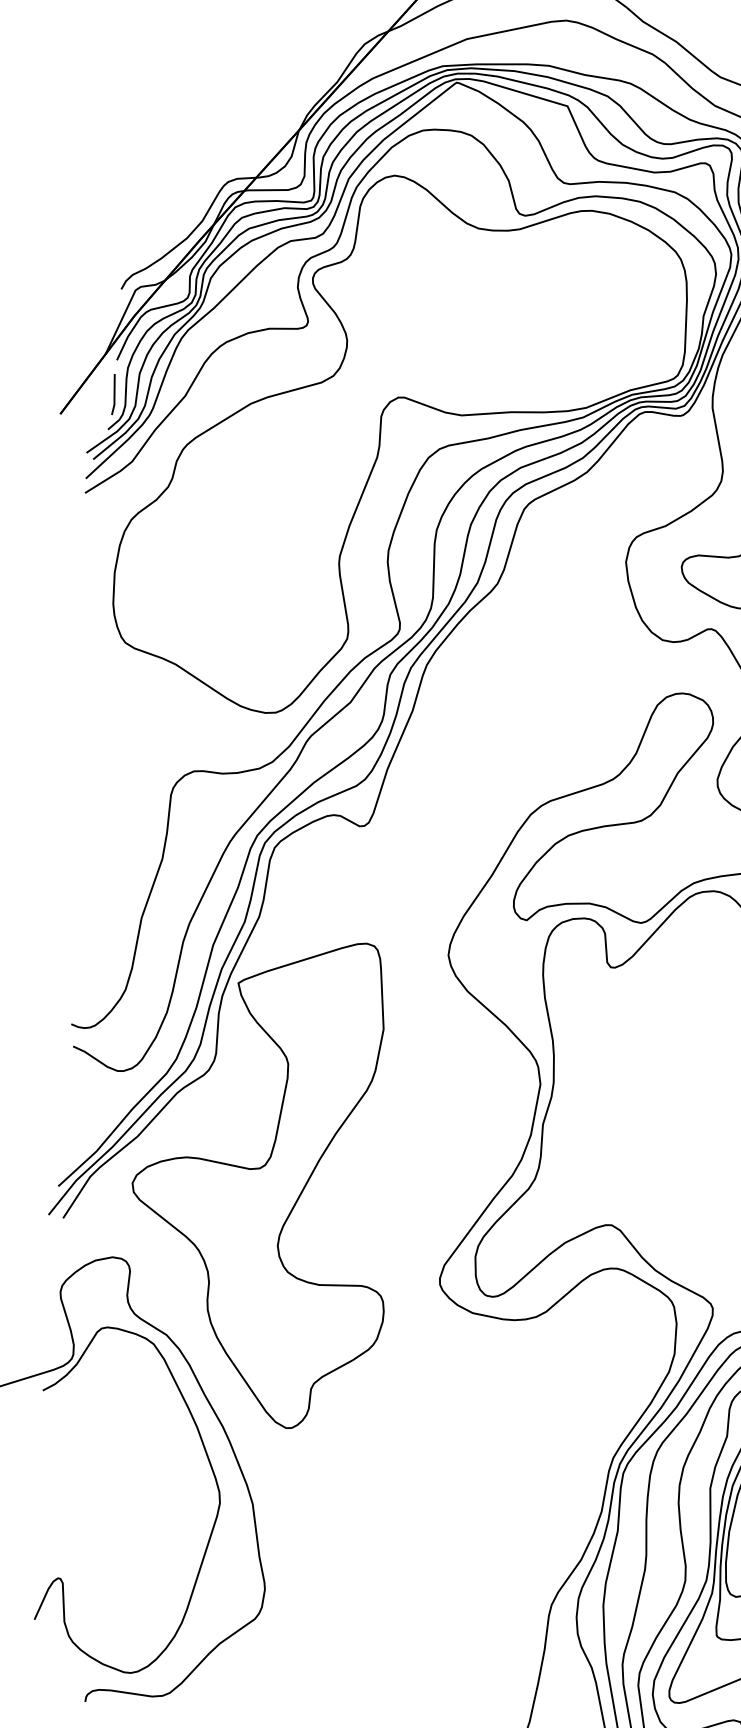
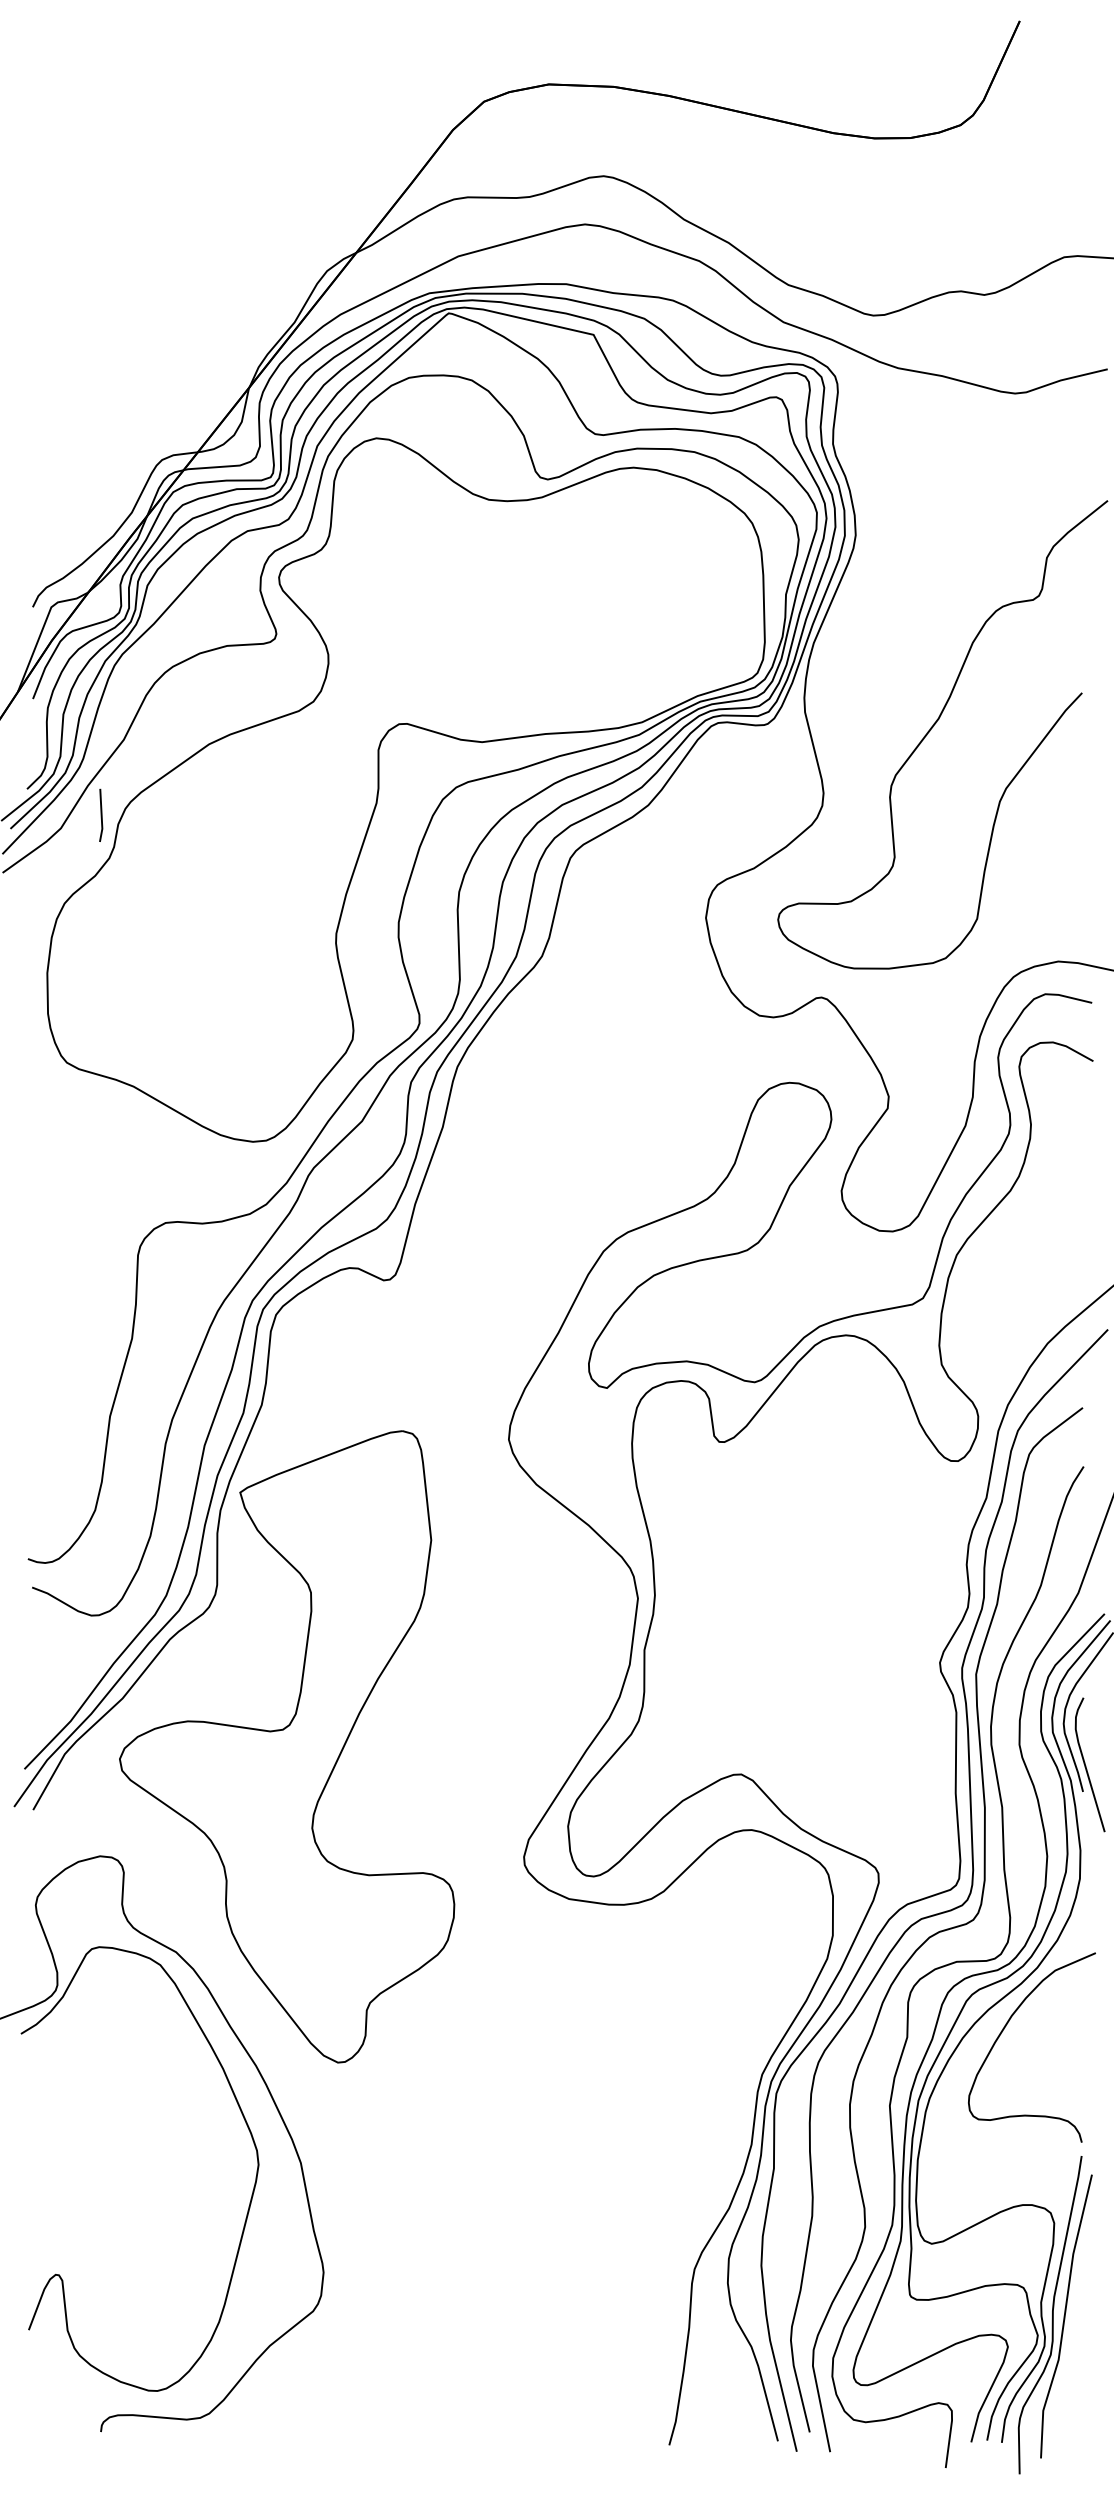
line: (114, 393) -> (101, 814), moved

